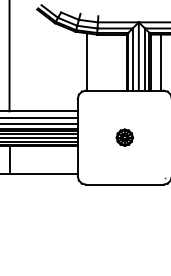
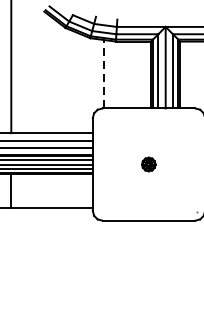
line: (87, 61) -> (104, 73), solid -> dashed
line: (160, 62) -> (191, 74), removed
part: (124, 137) -> (148, 164), size x0.7

